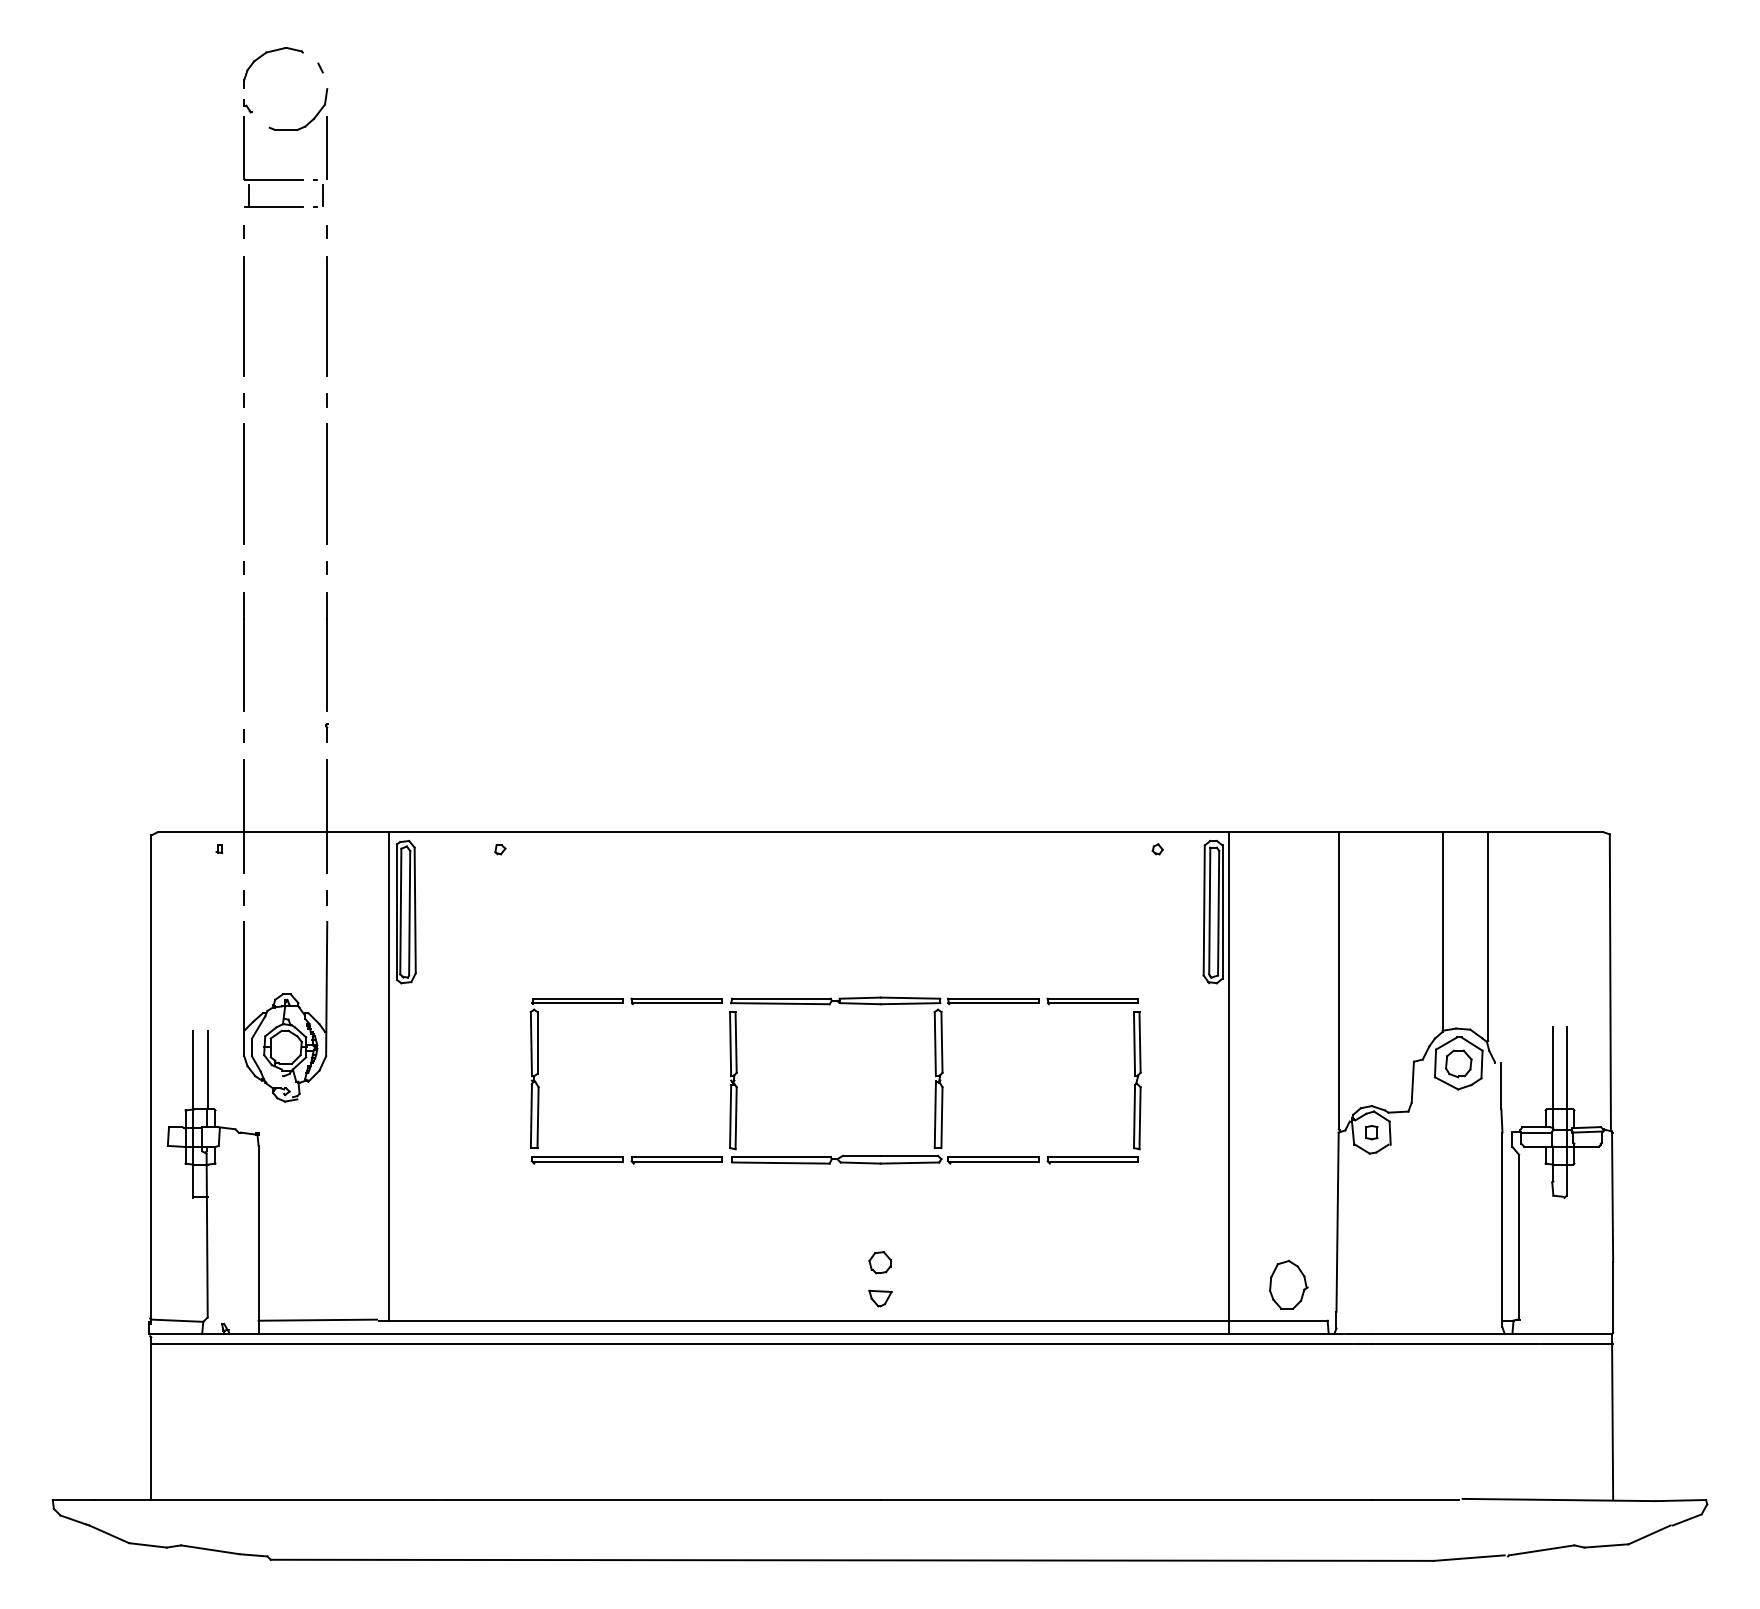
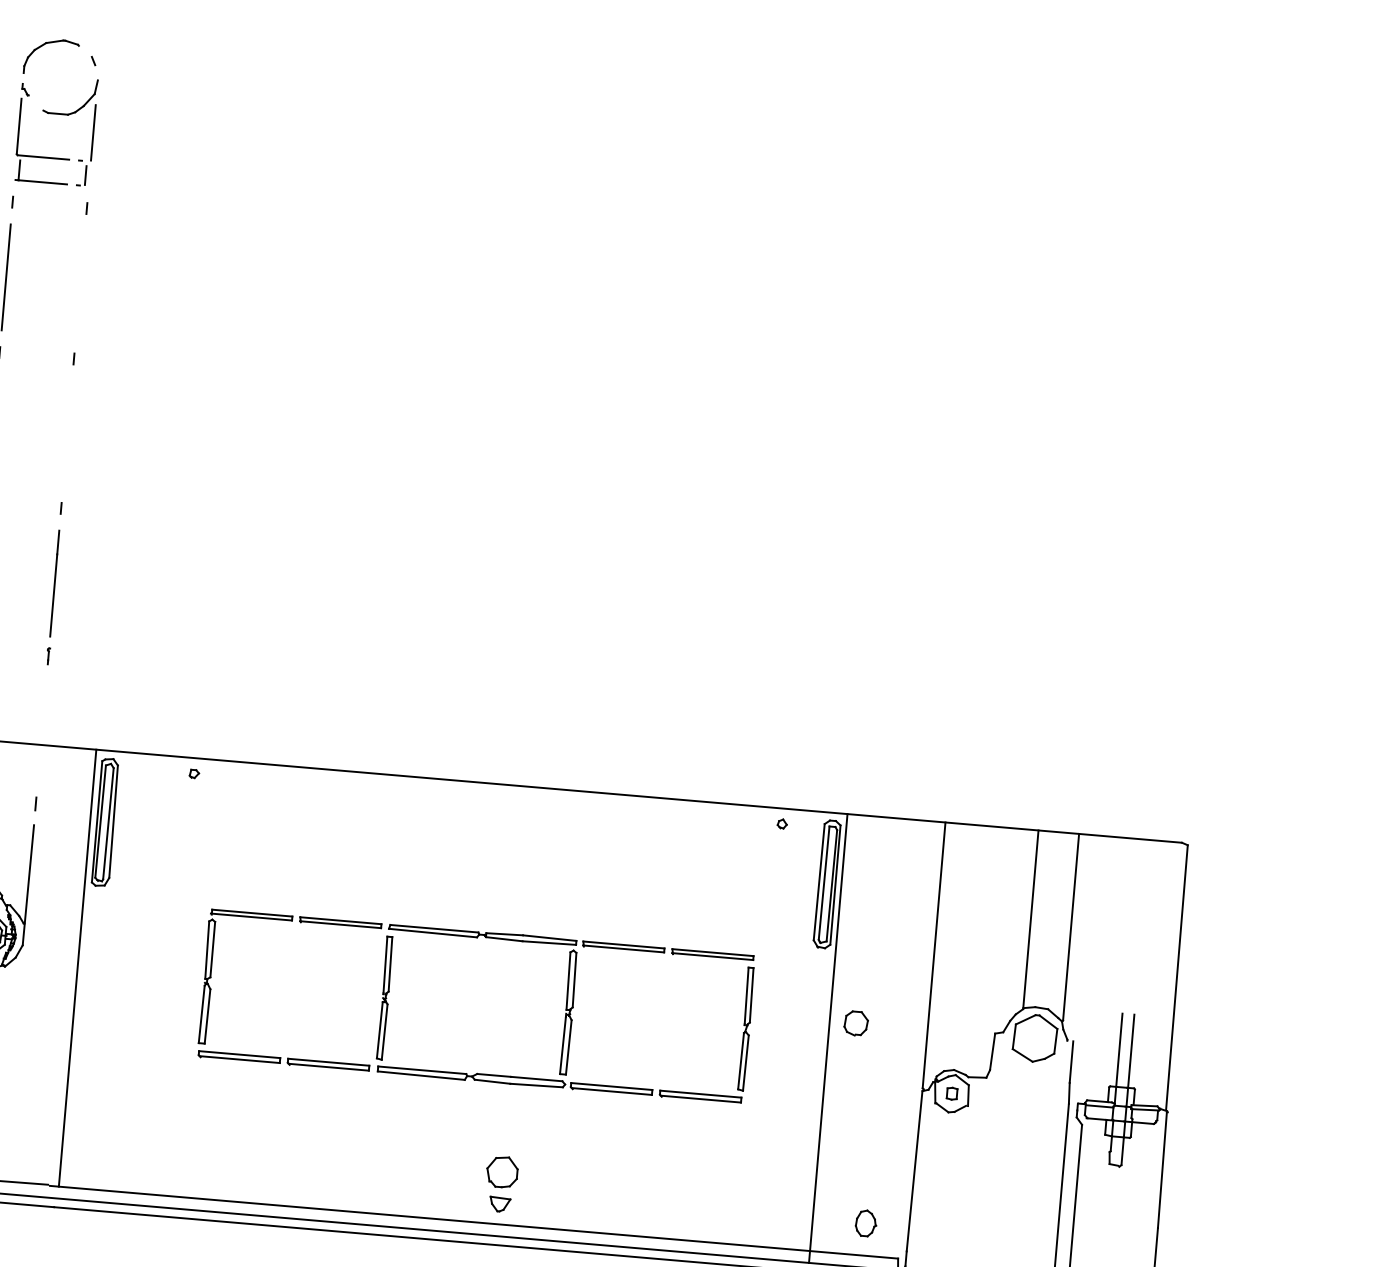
line: (327, 316) -> (80, 283), removed
line: (326, 483) -> (66, 433), removed
line: (327, 816) -> (42, 730), removed
part: (1458, 1063) -> (856, 1023), moved
part: (879, 1262) -> (501, 1172), size x1.6
part: (1288, 1284) -> (865, 1223), size x0.6

